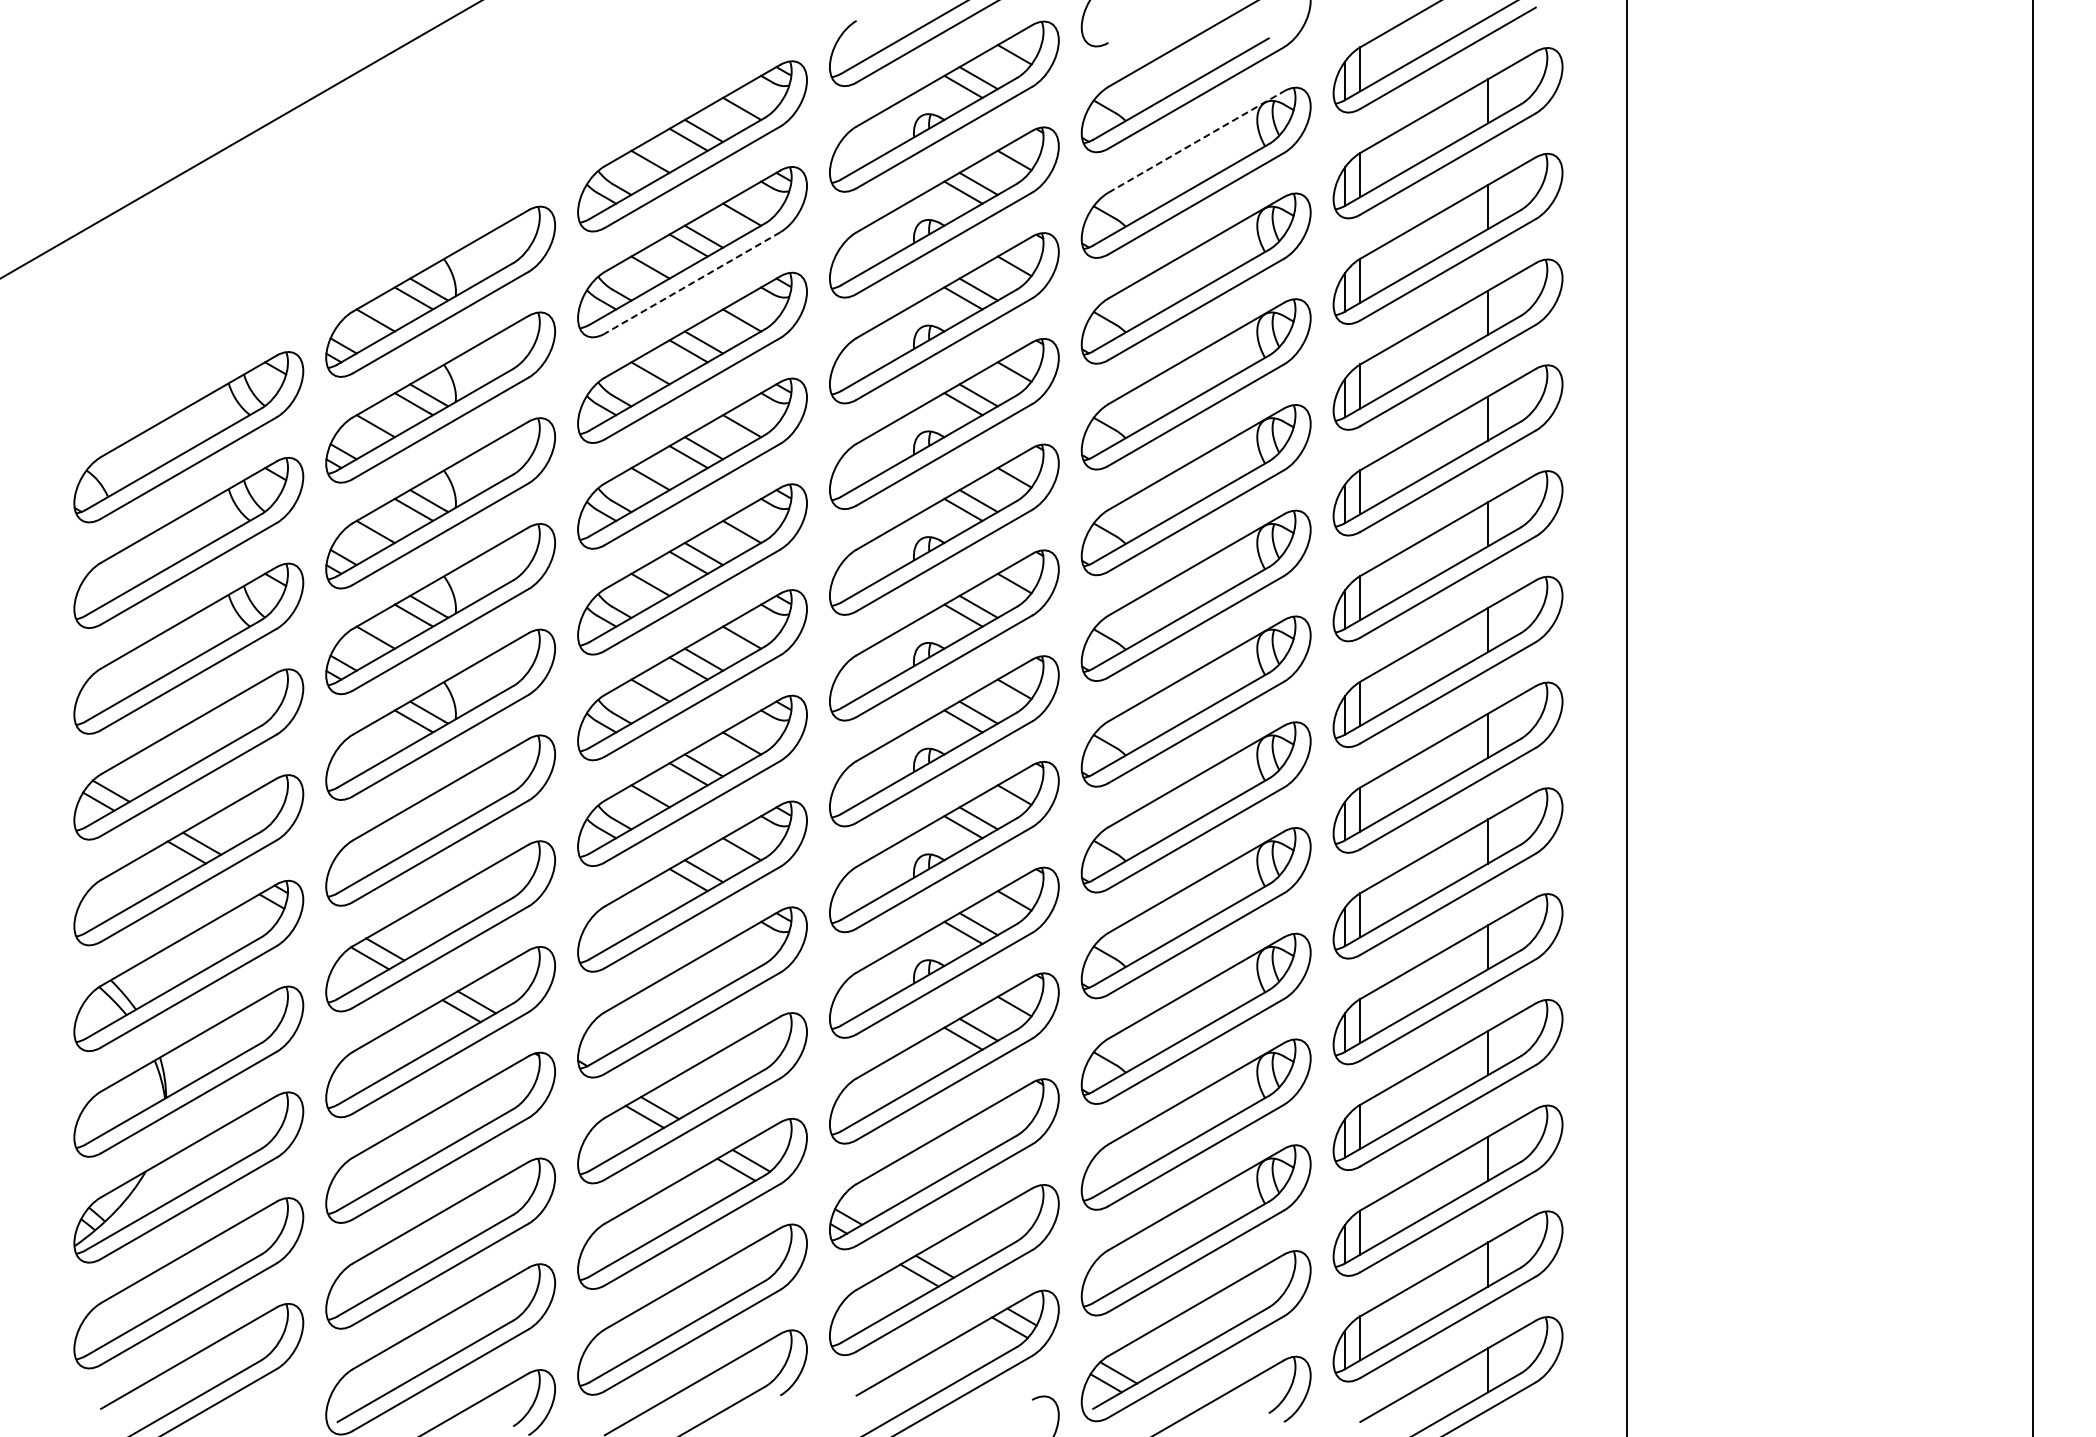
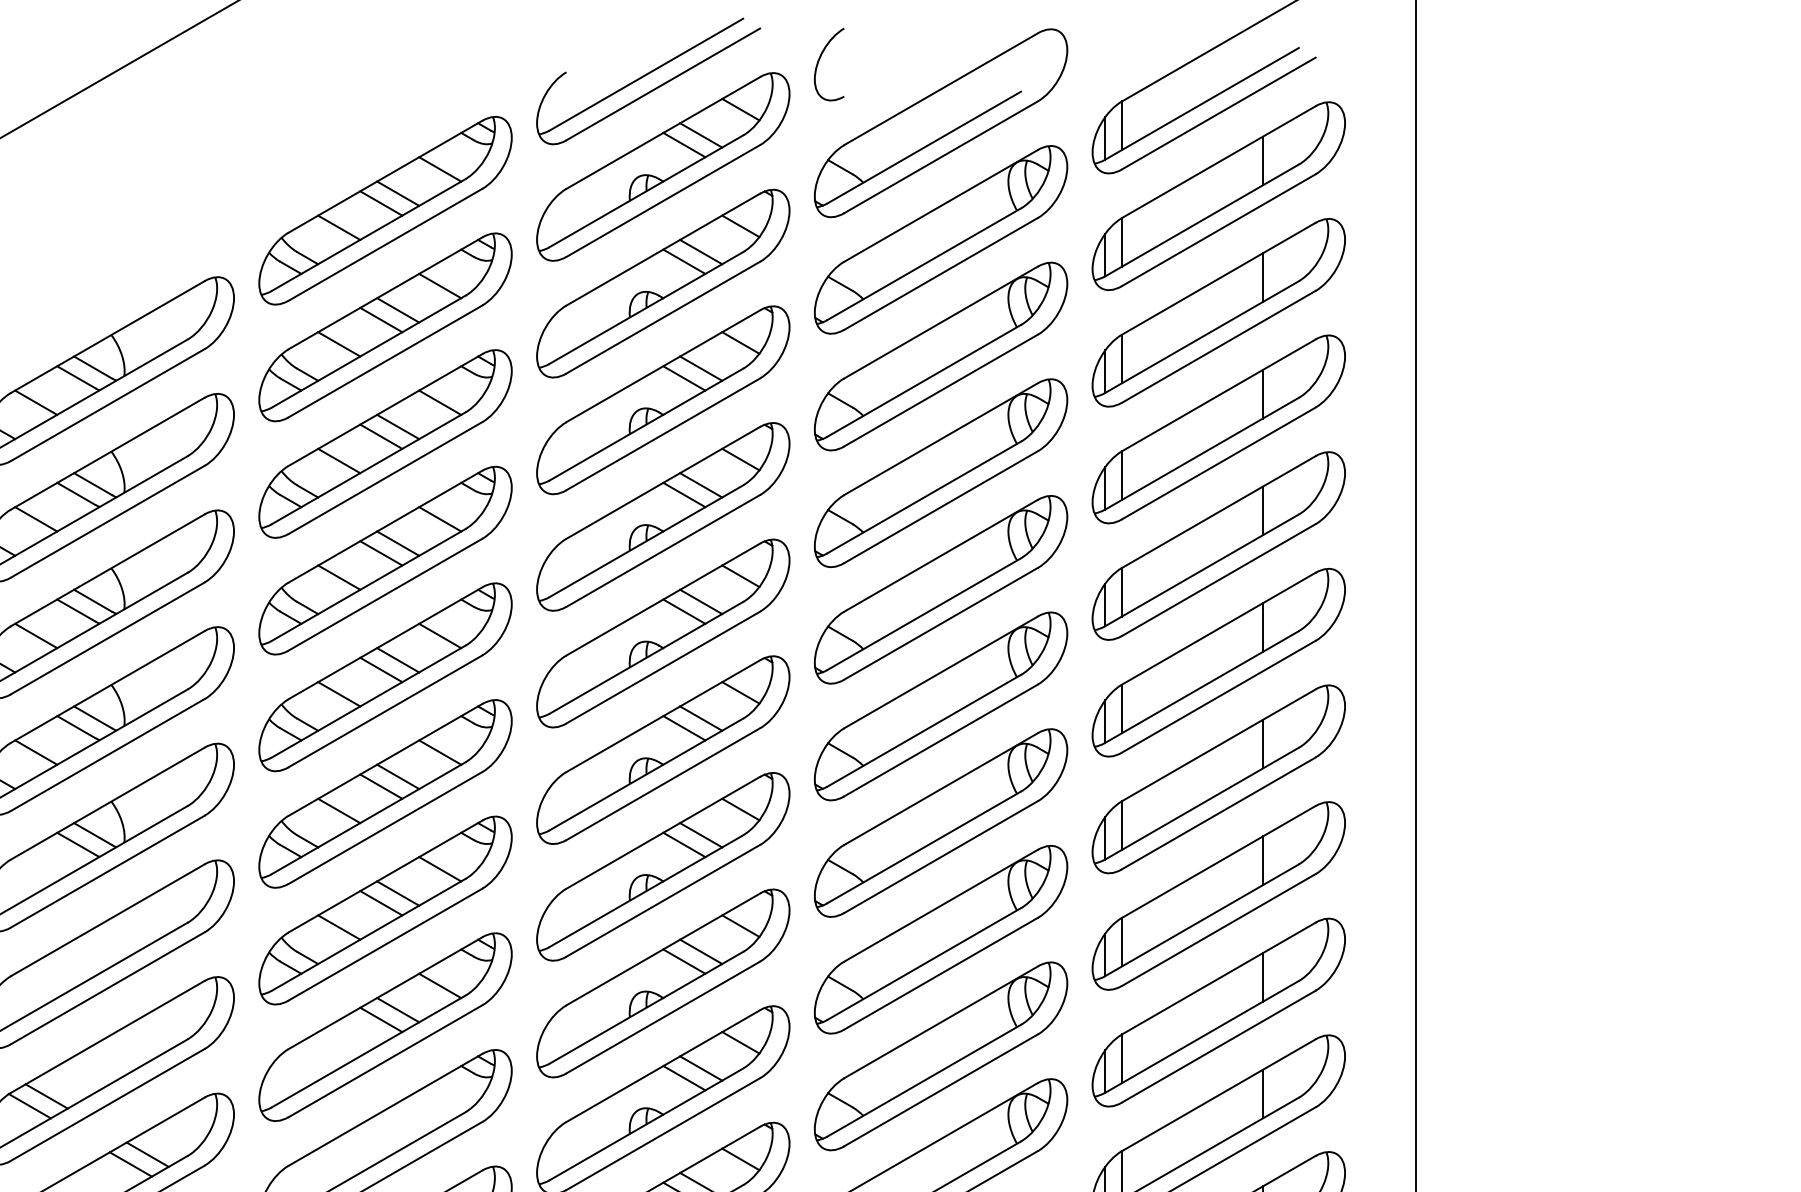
line: (1196, 141) -> (941, 205), dashed -> solid
line: (692, 283) -> (385, 361), dashed -> solid

